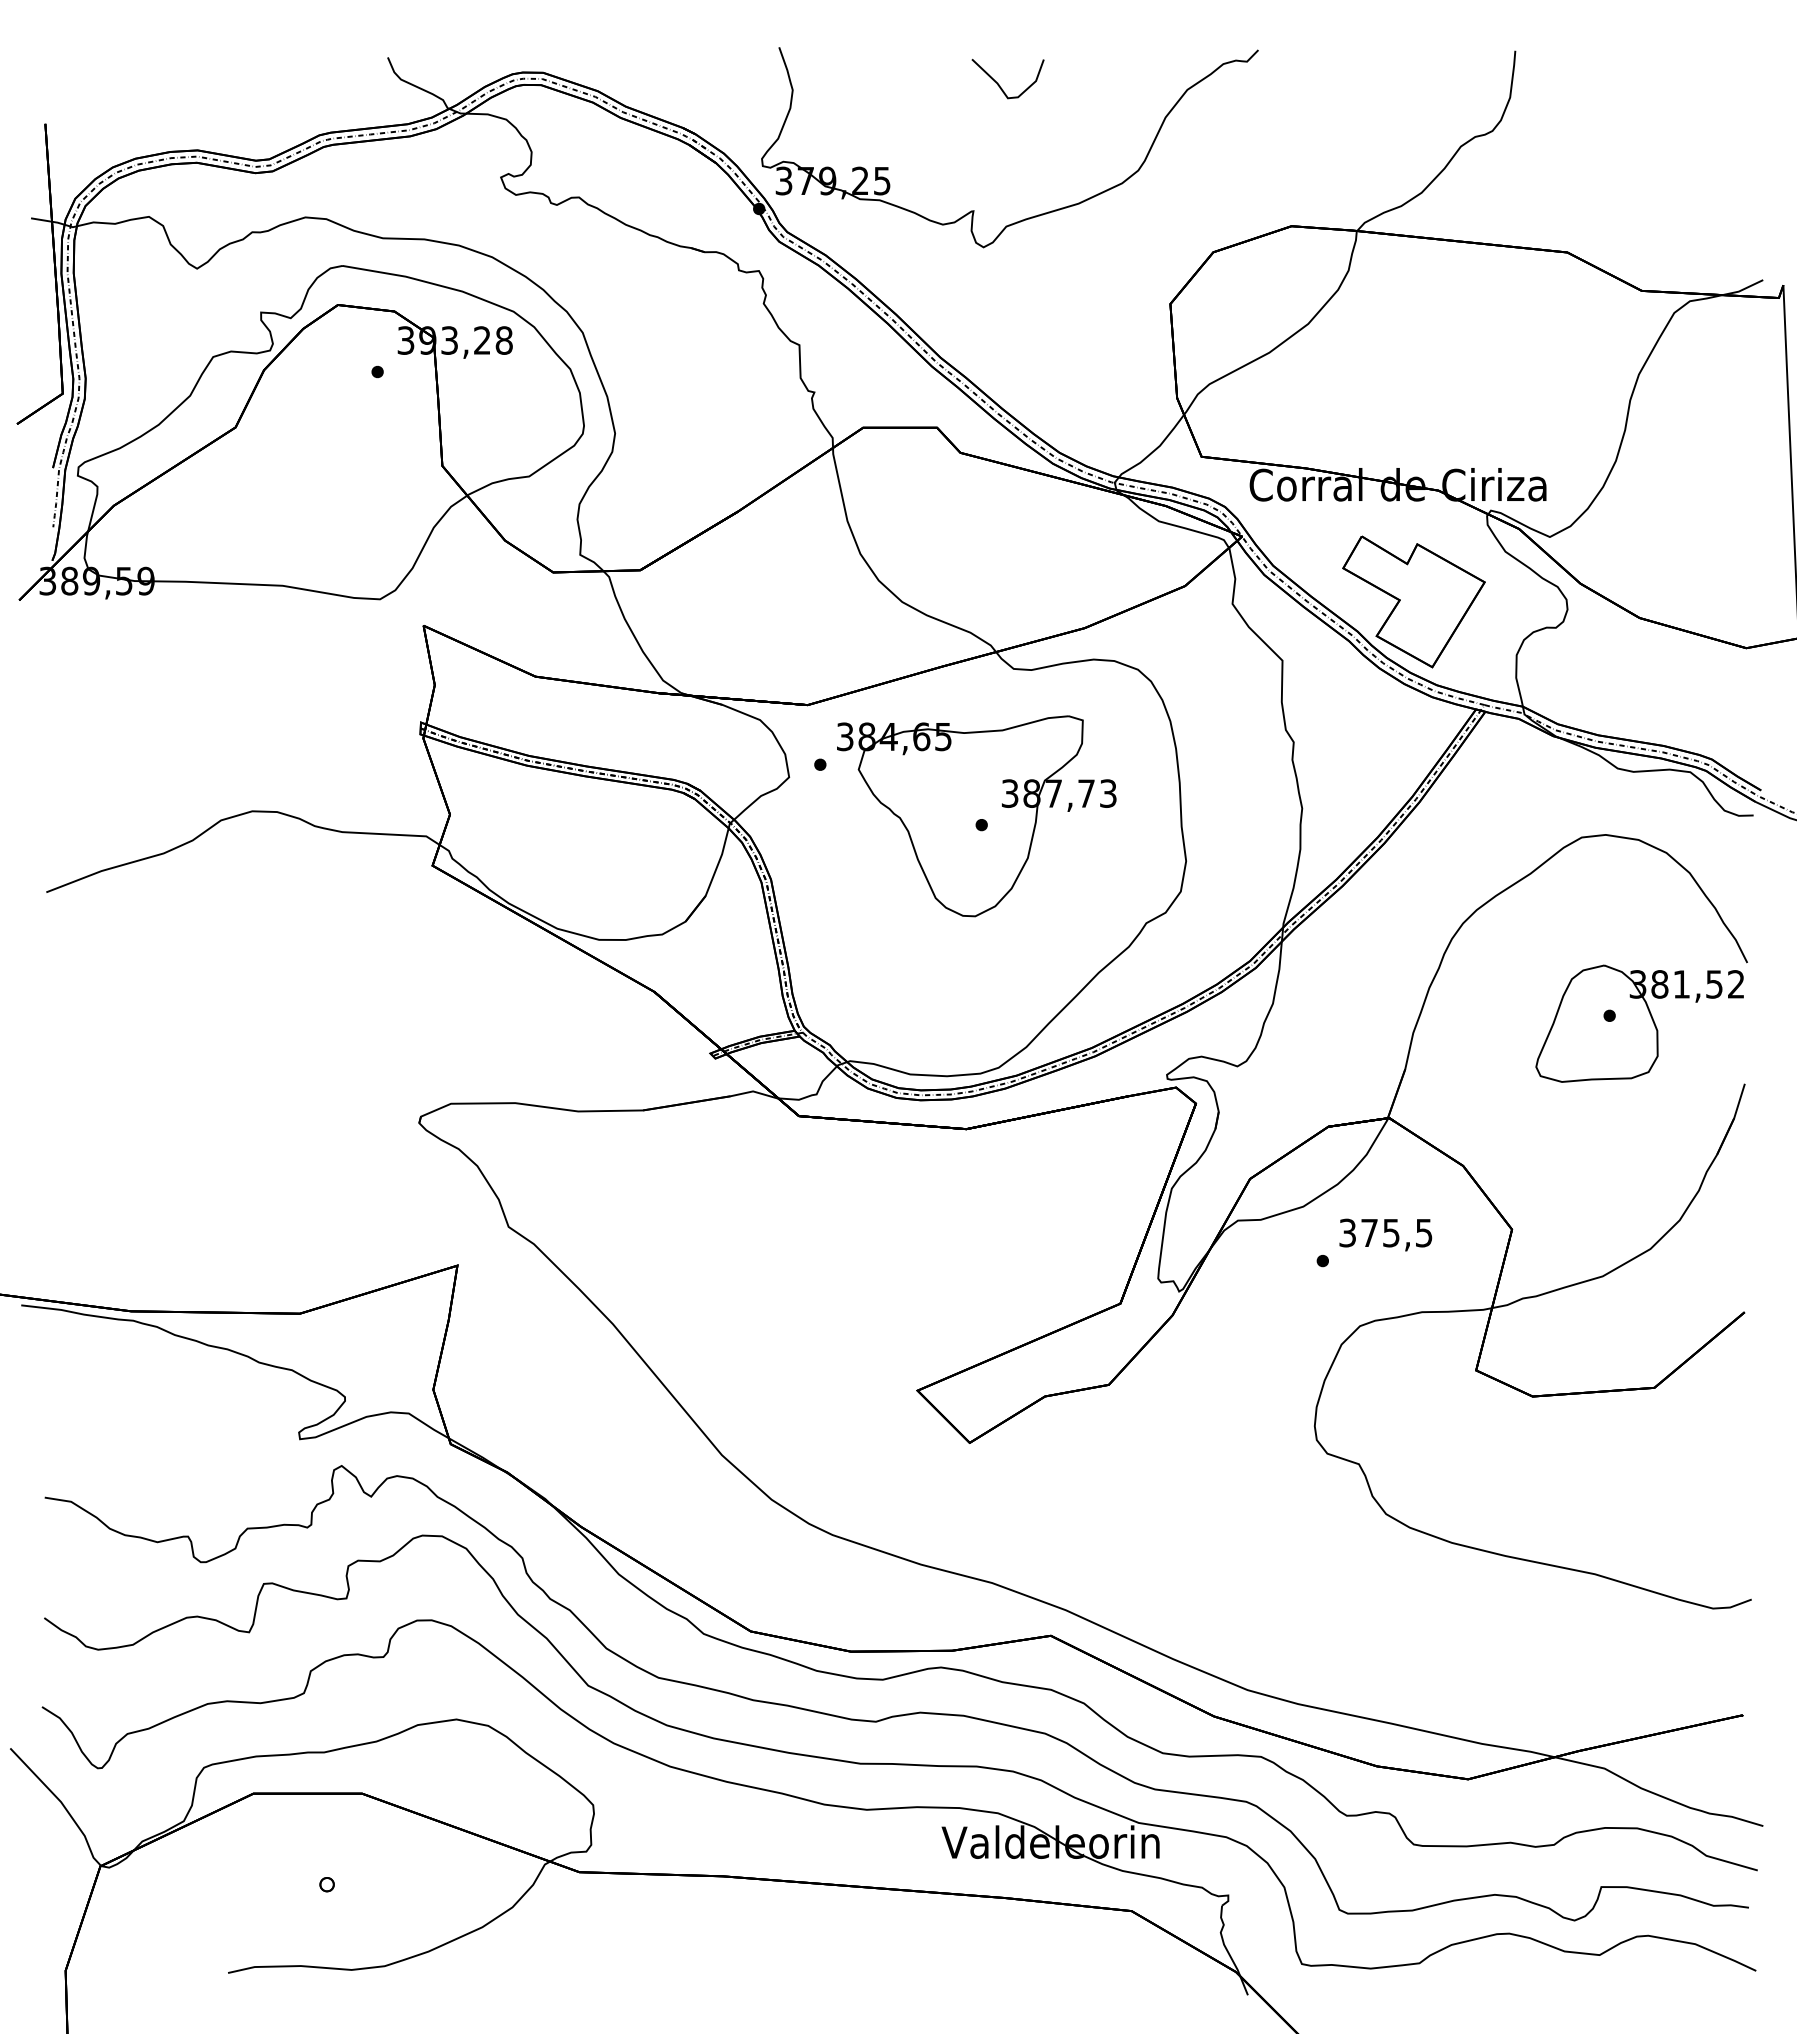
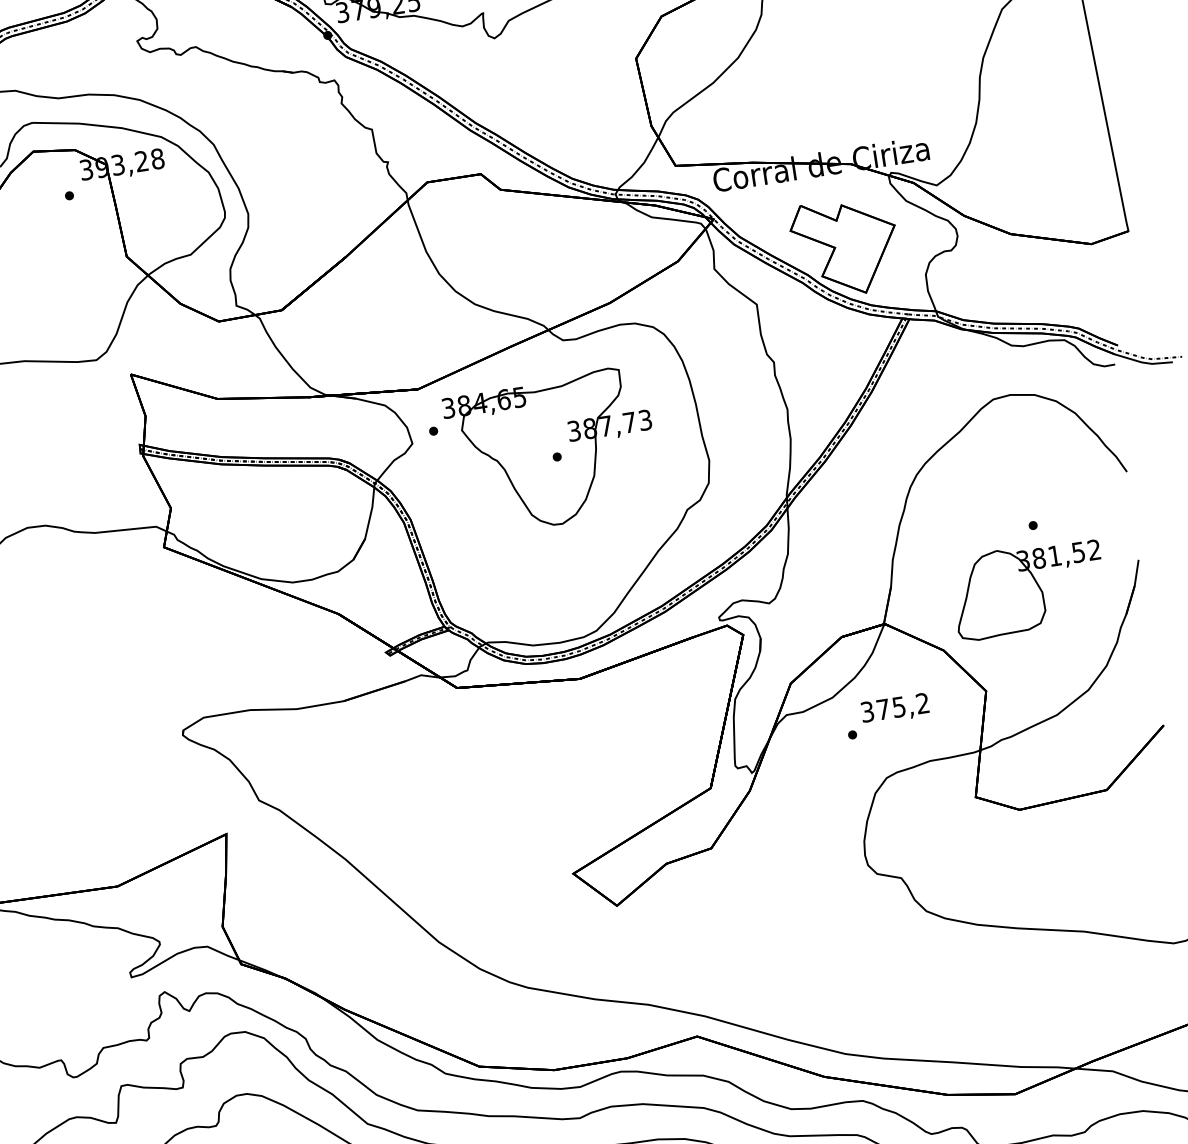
part: (1639, 1023) -> (1028, 589), moved
text: (1423, 1232) -> (922, 703), 375,5 -> 375,2

